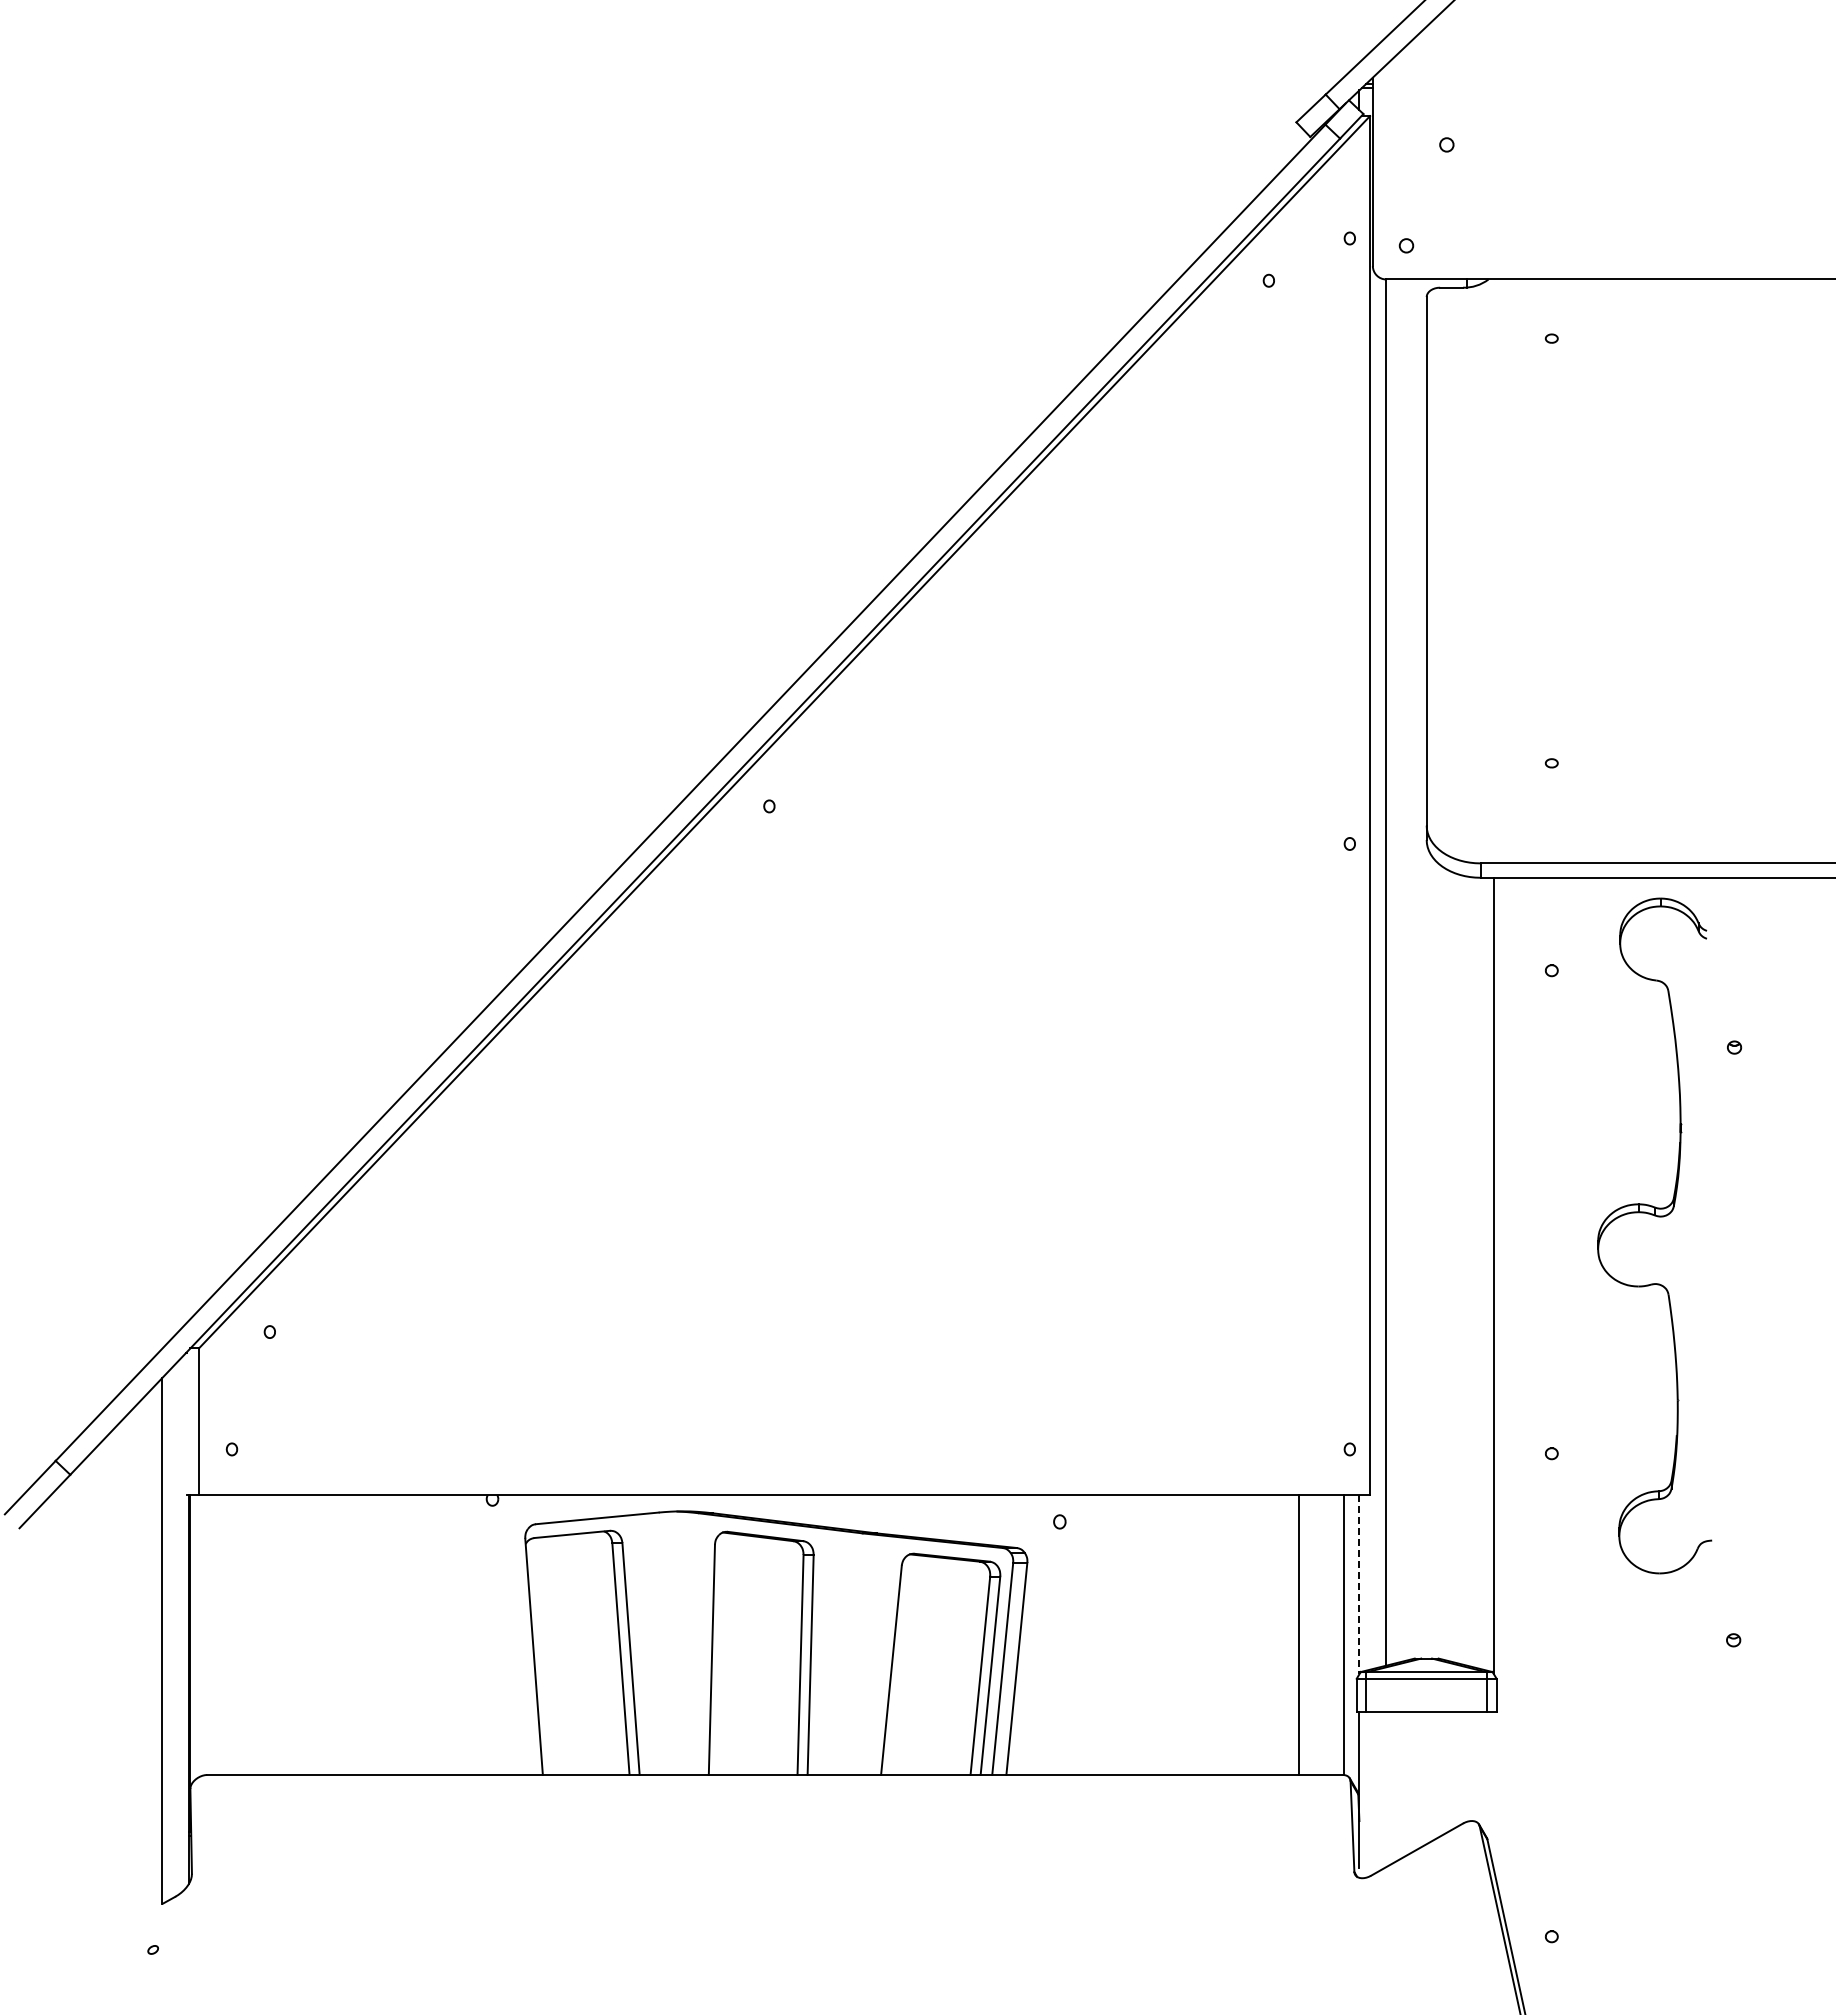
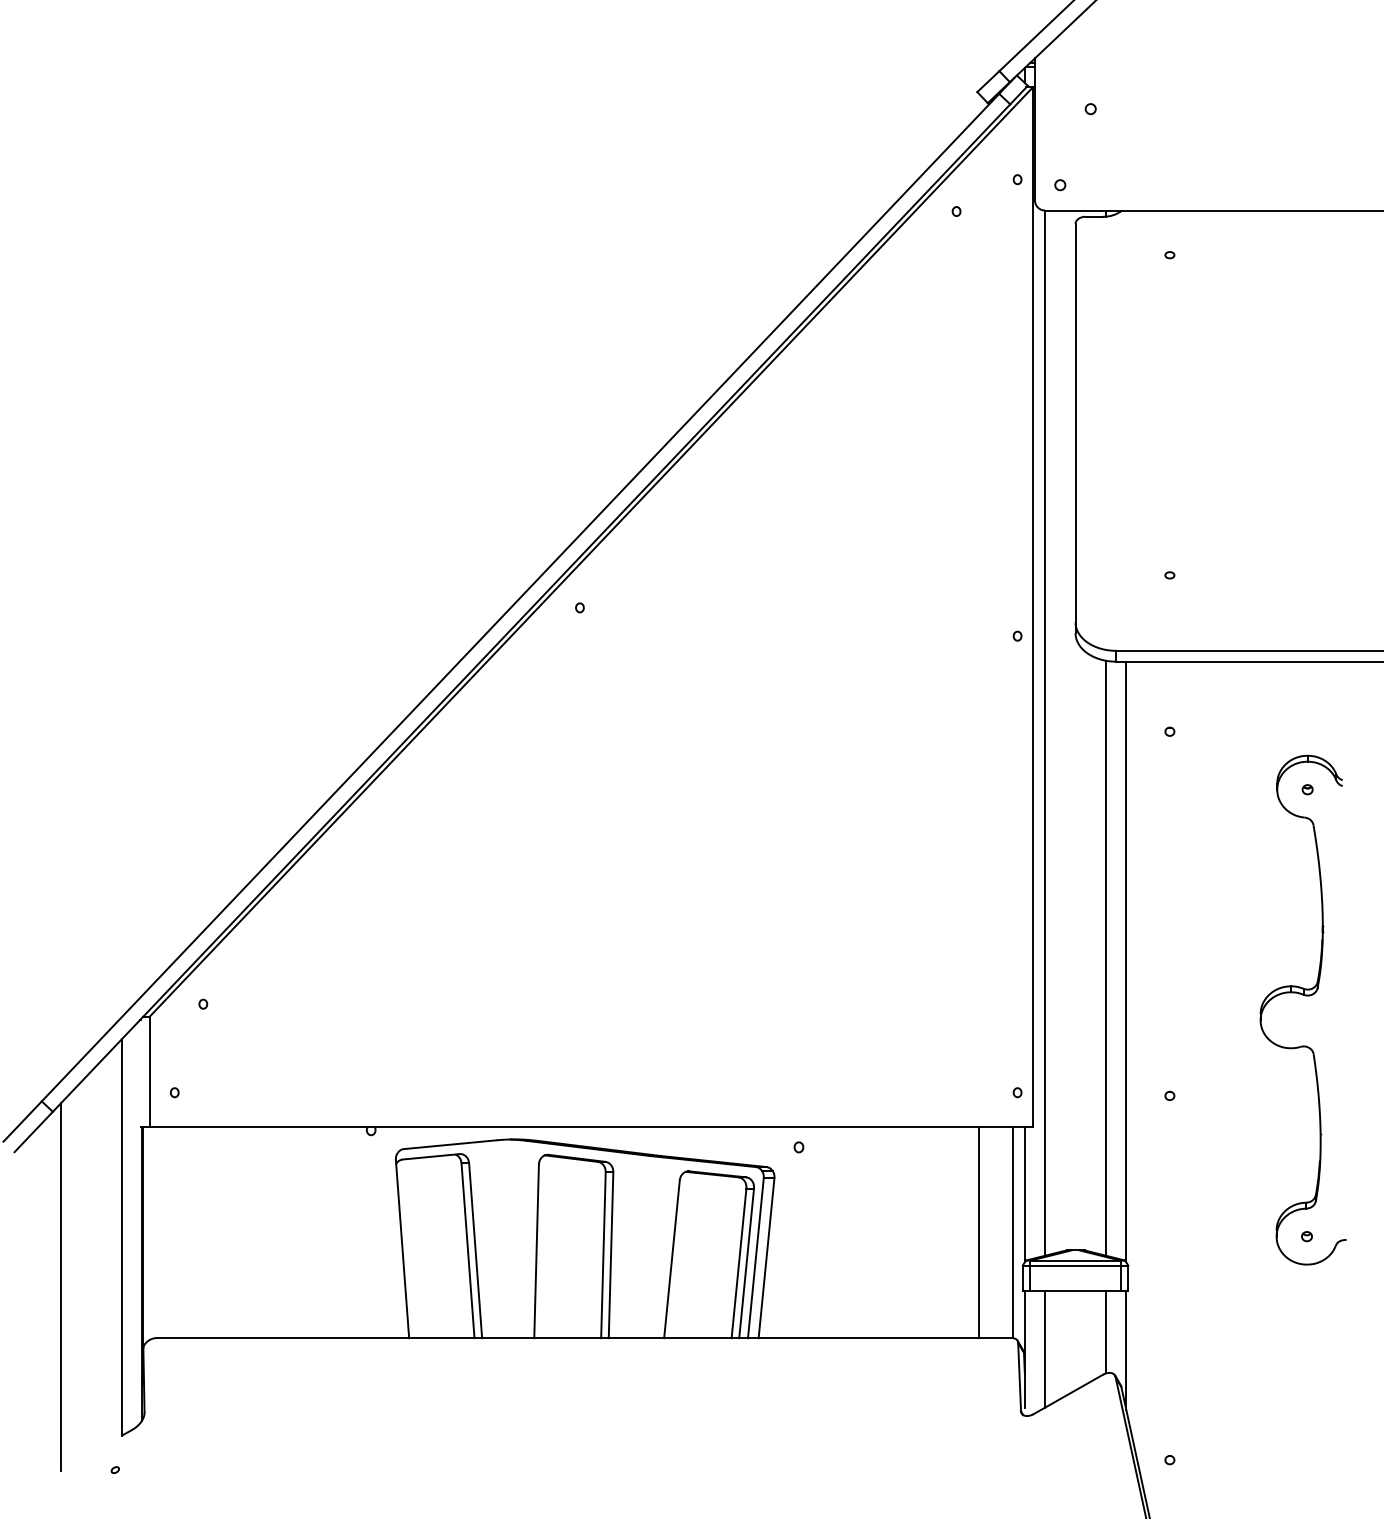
part: (1657, 1217) -> (1305, 996), moved
line: (1467, 1270) -> (1106, 957), added
line: (1359, 1584) -> (1024, 1194), dashed -> solid
line: (81, 1707) -> (61, 1287), added
line: (1467, 1766) -> (1106, 1331), added
line: (1386, 1789) -> (1045, 1349), added
line: (1493, 1790) -> (1125, 1349), added

